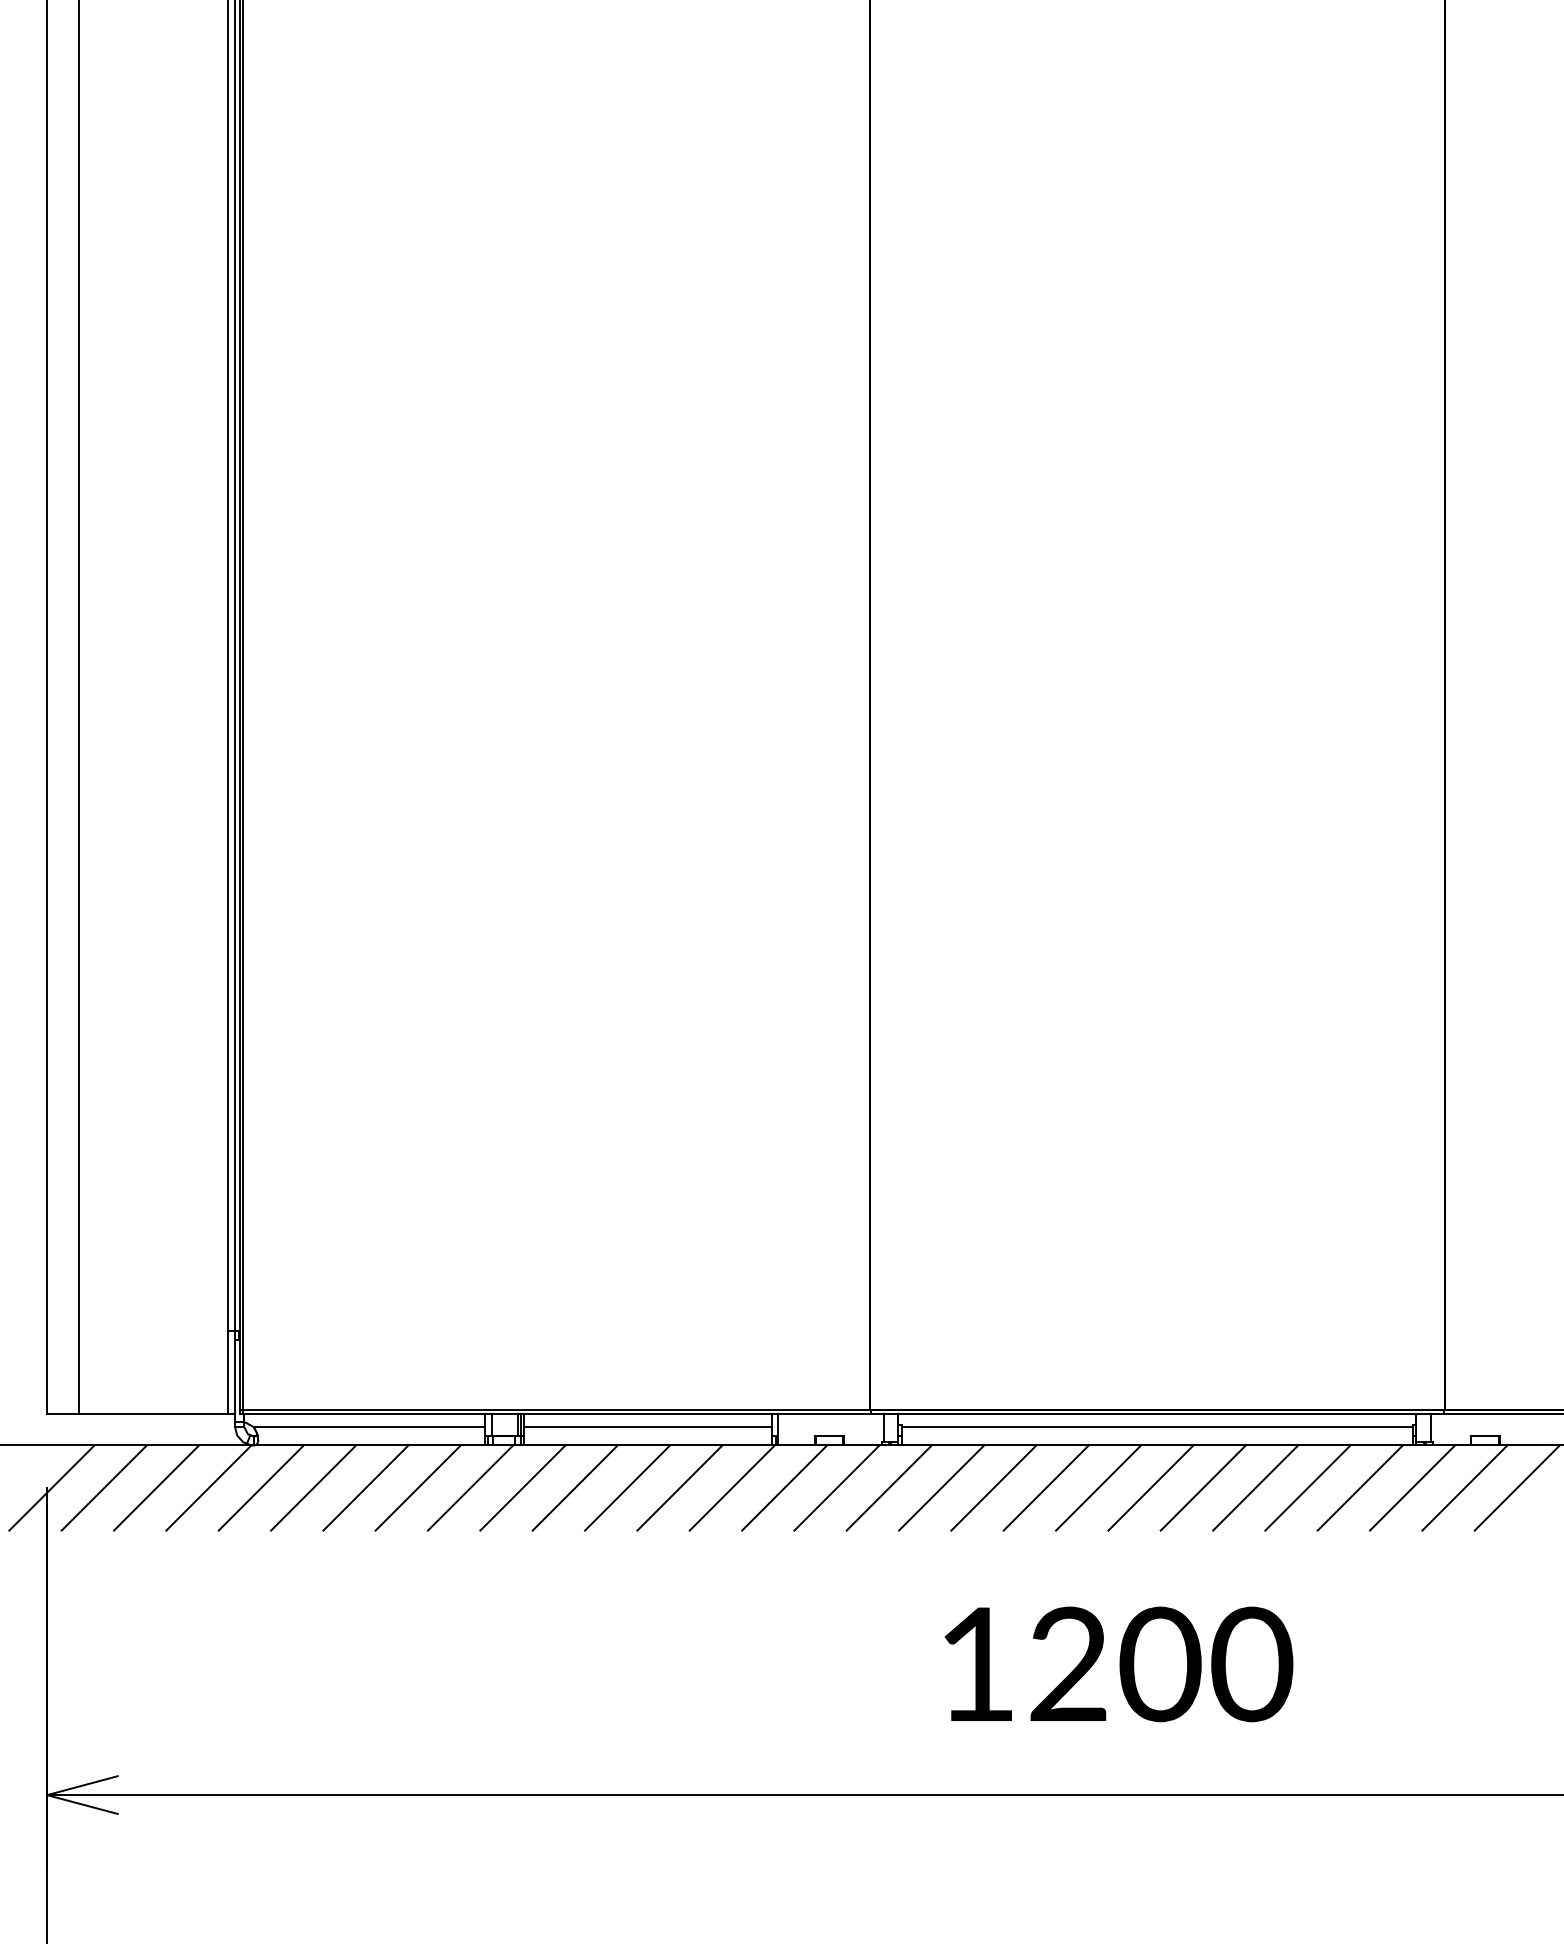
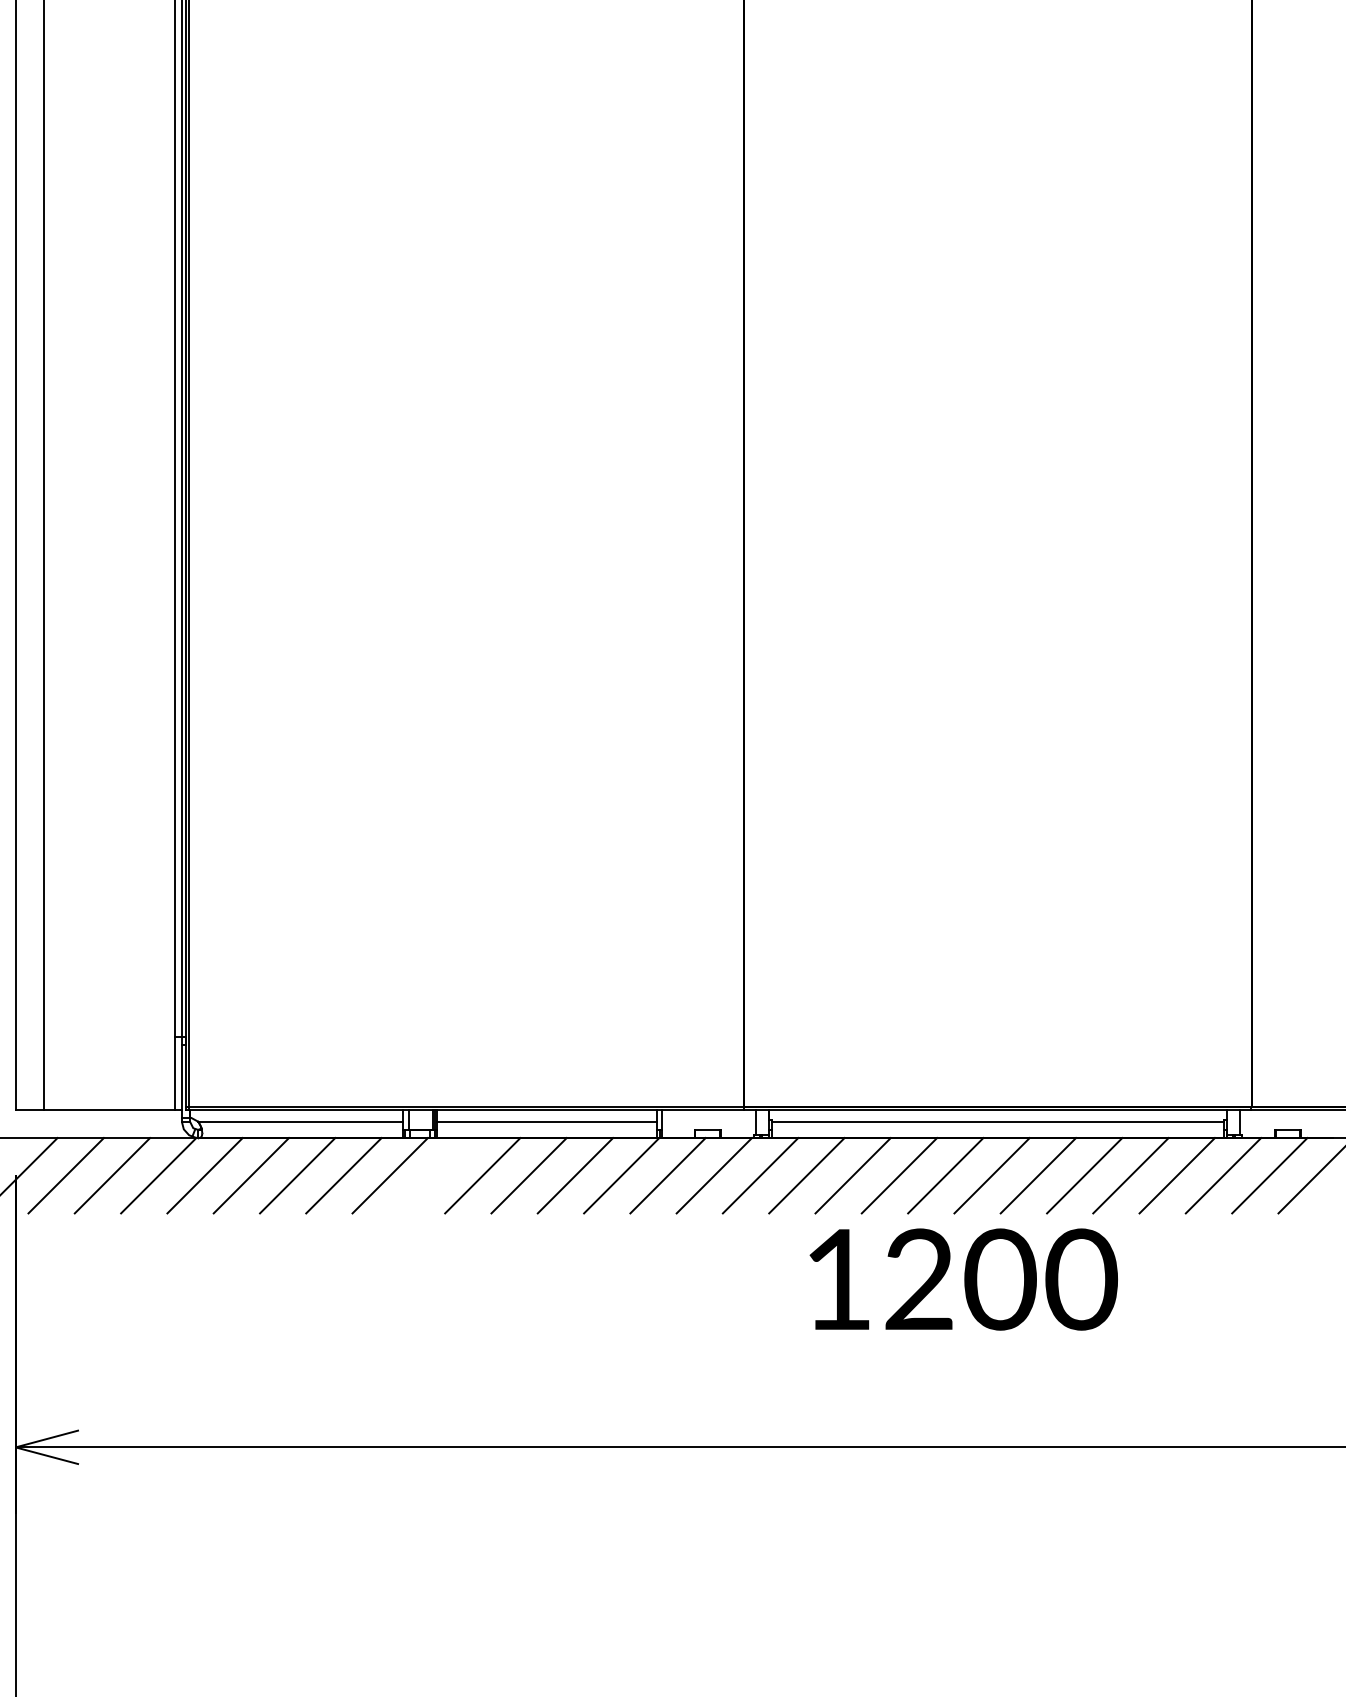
line: (522, 1487) -> (436, 1175), removed
text: (1118, 1664) -> (963, 1279), moved

